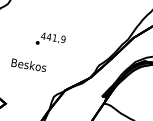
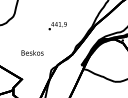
text: (50, 40) -> (57, 26), moved

